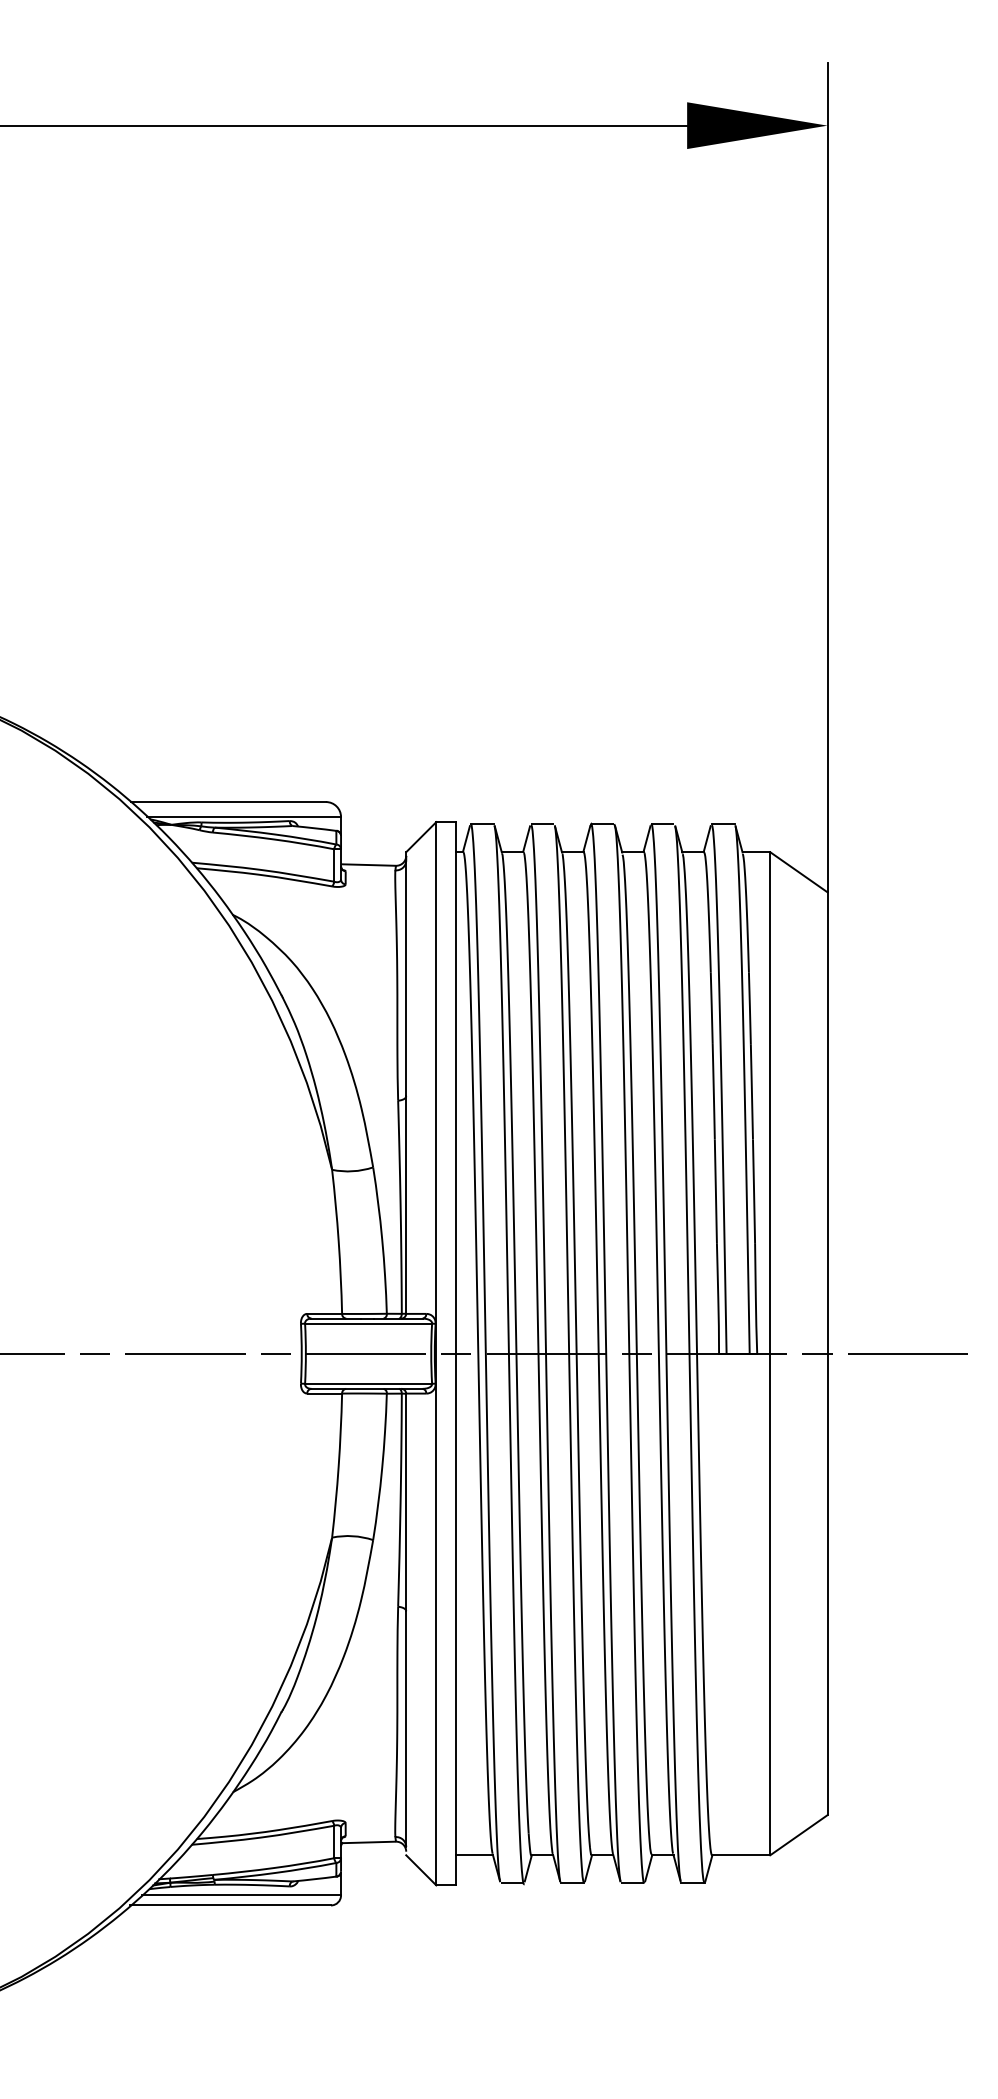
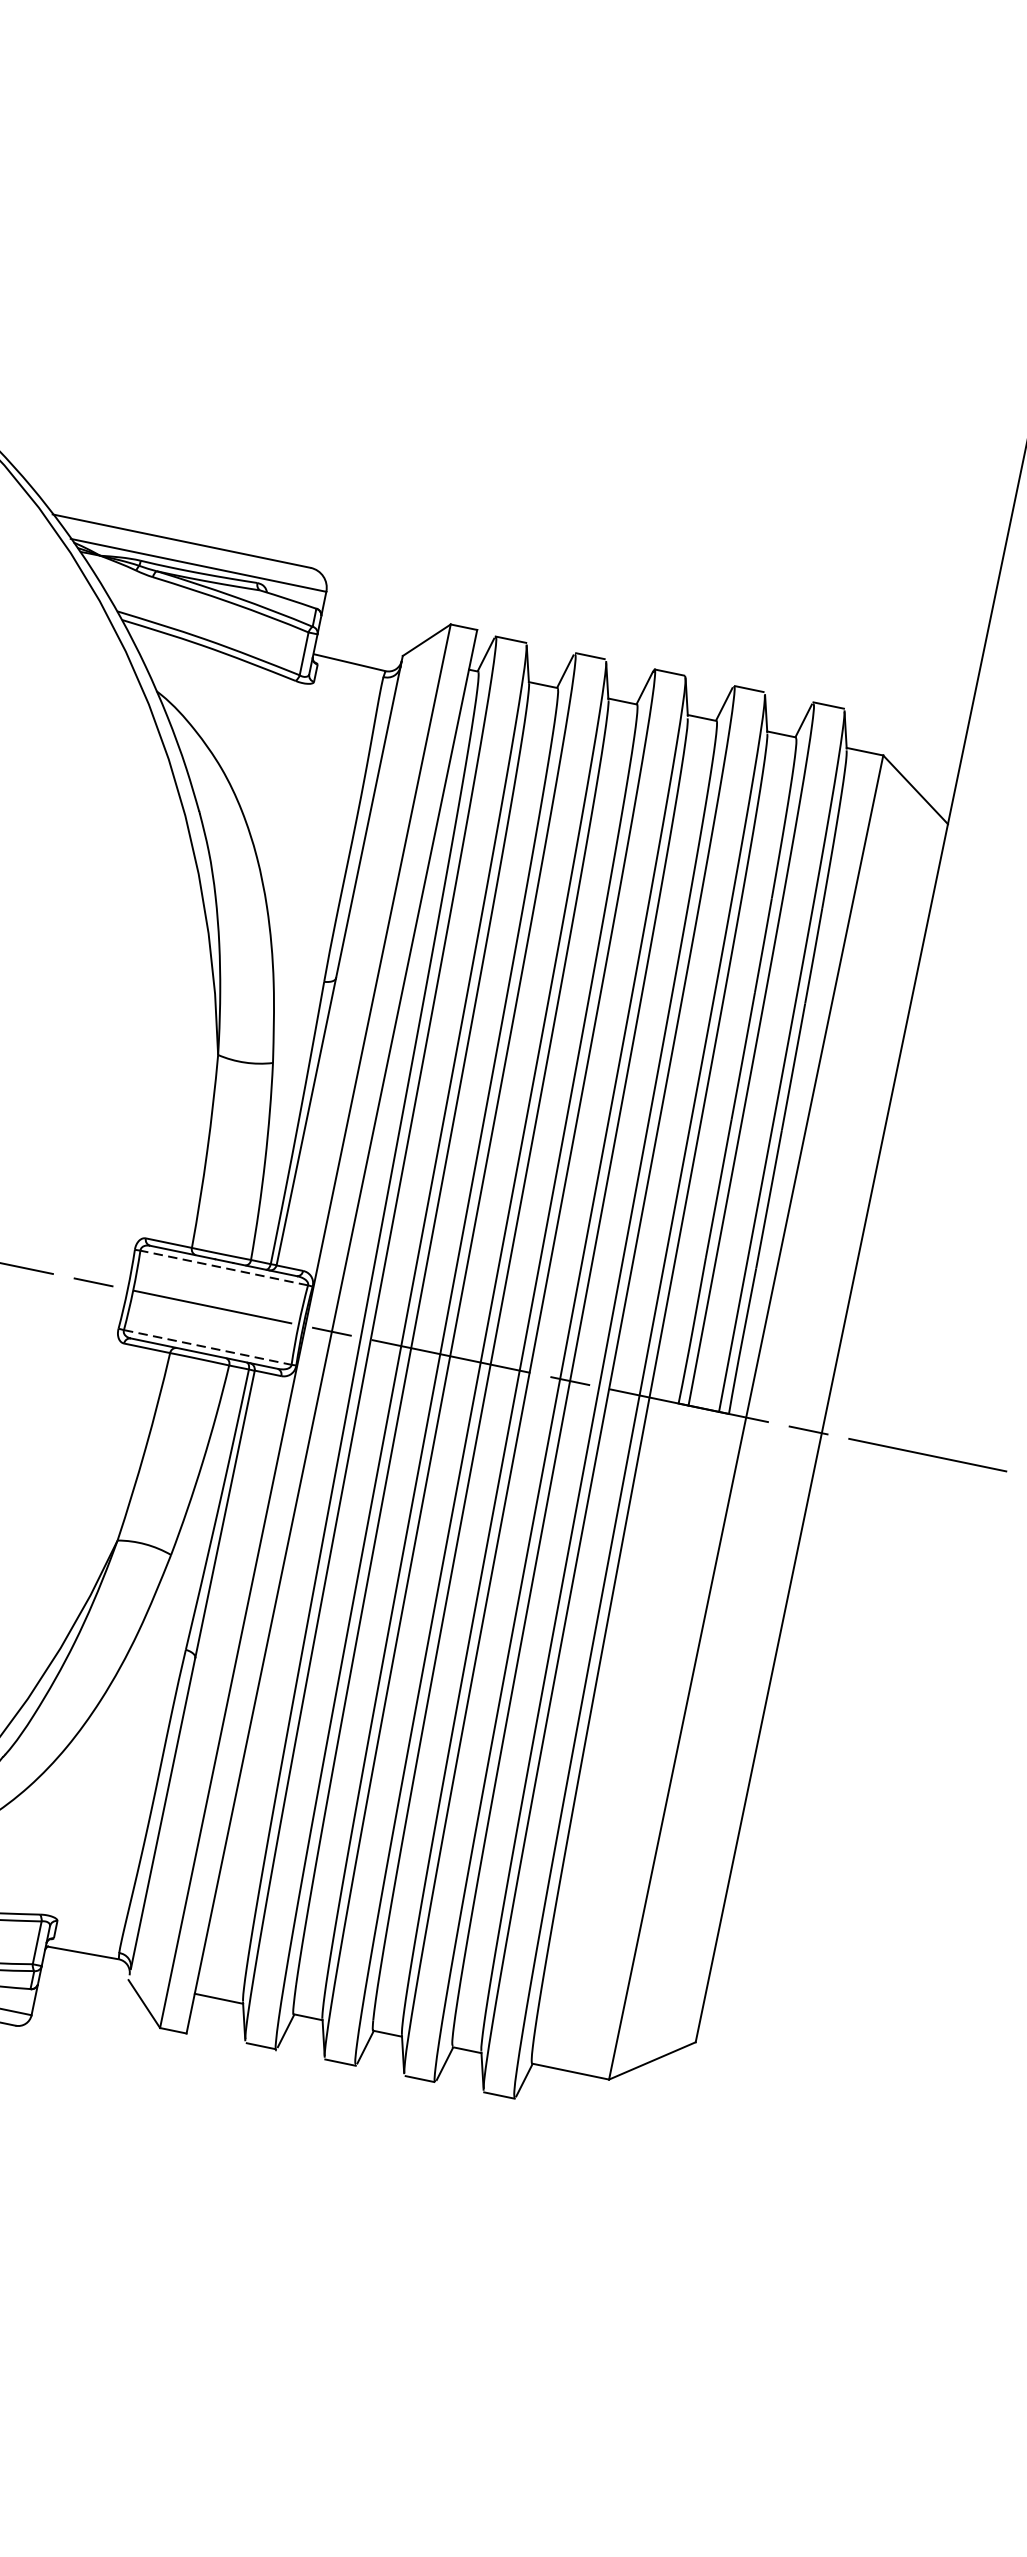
line: (368, 1323) -> (224, 1267), solid -> dashed
line: (368, 1383) -> (207, 1346), solid -> dashed

